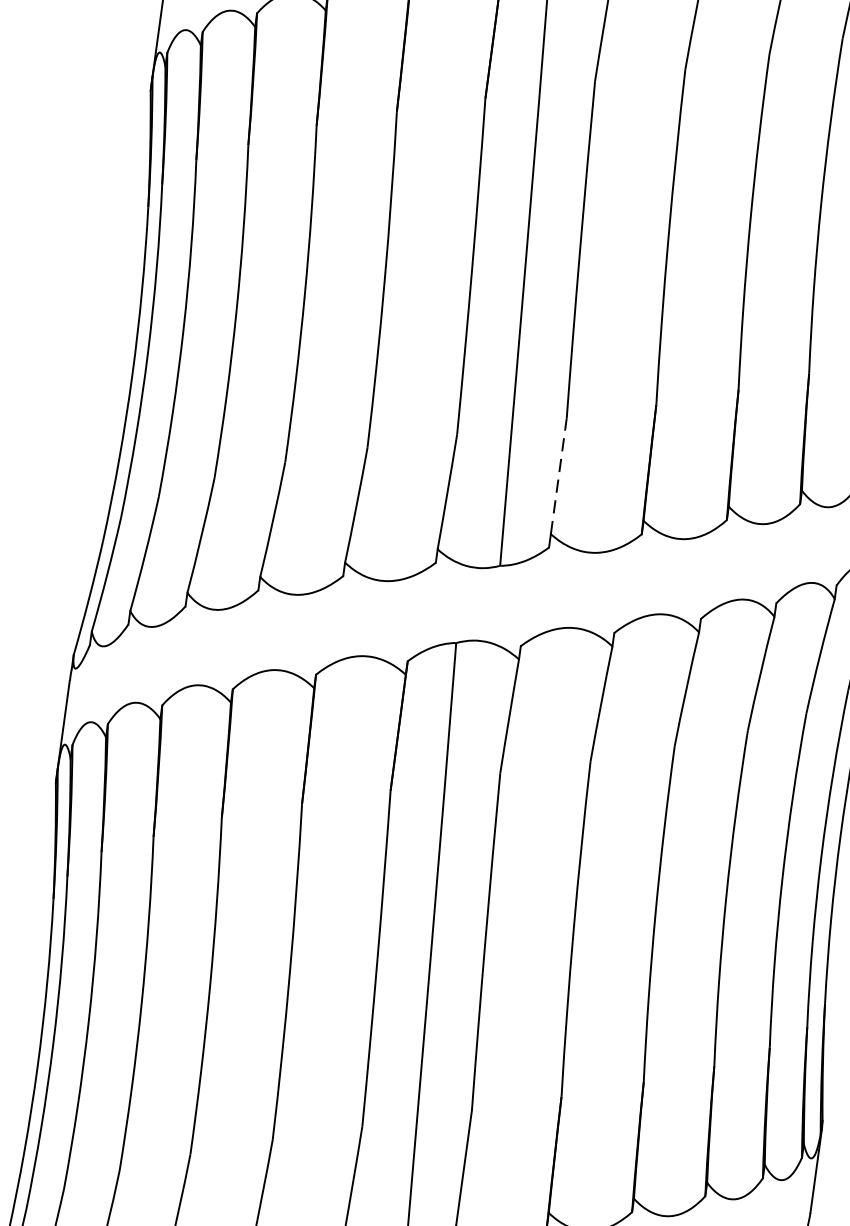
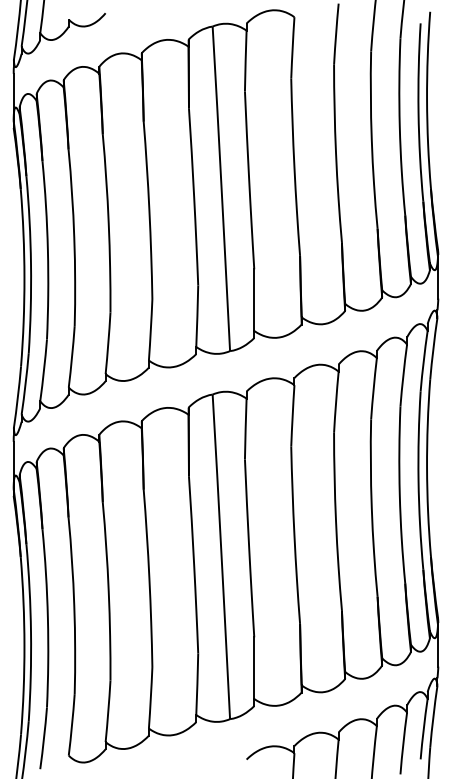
line: (559, 476) -> (254, 300), dashed -> solid

